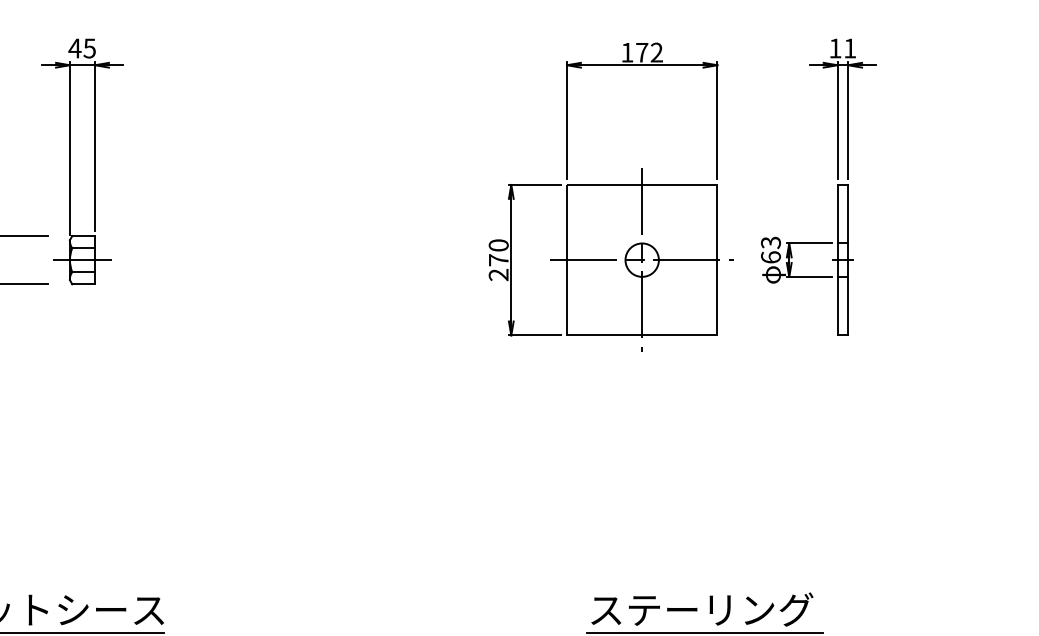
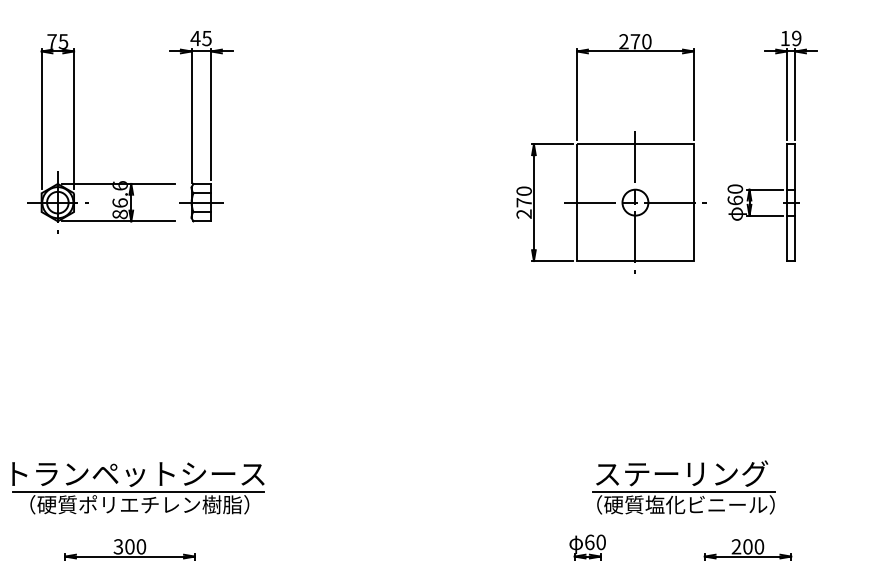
text: (849, 48) -> (796, 38), 11 -> 19
text: (642, 52) -> (635, 41), 172 -> 270
text: (769, 241) -> (734, 188), 63 -> 60

